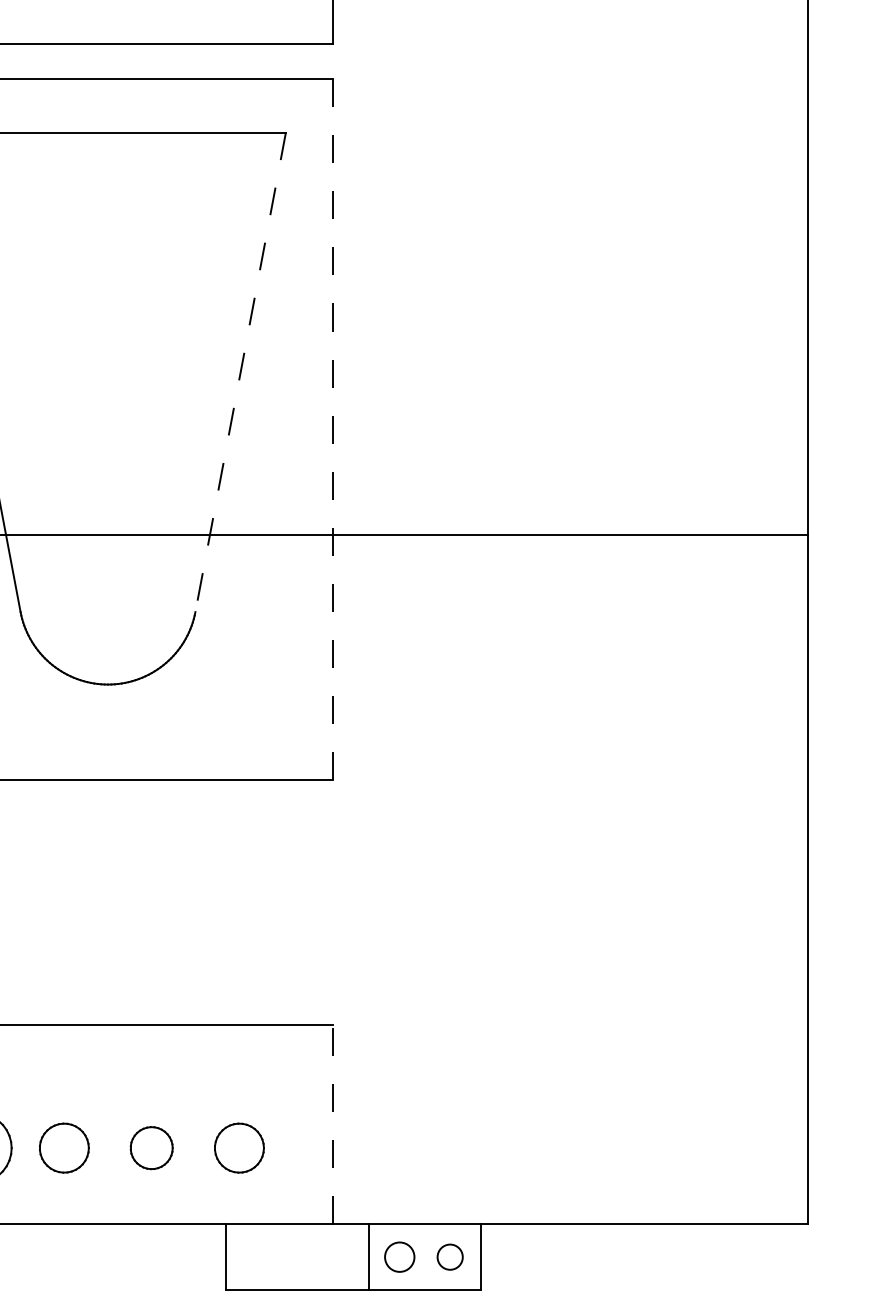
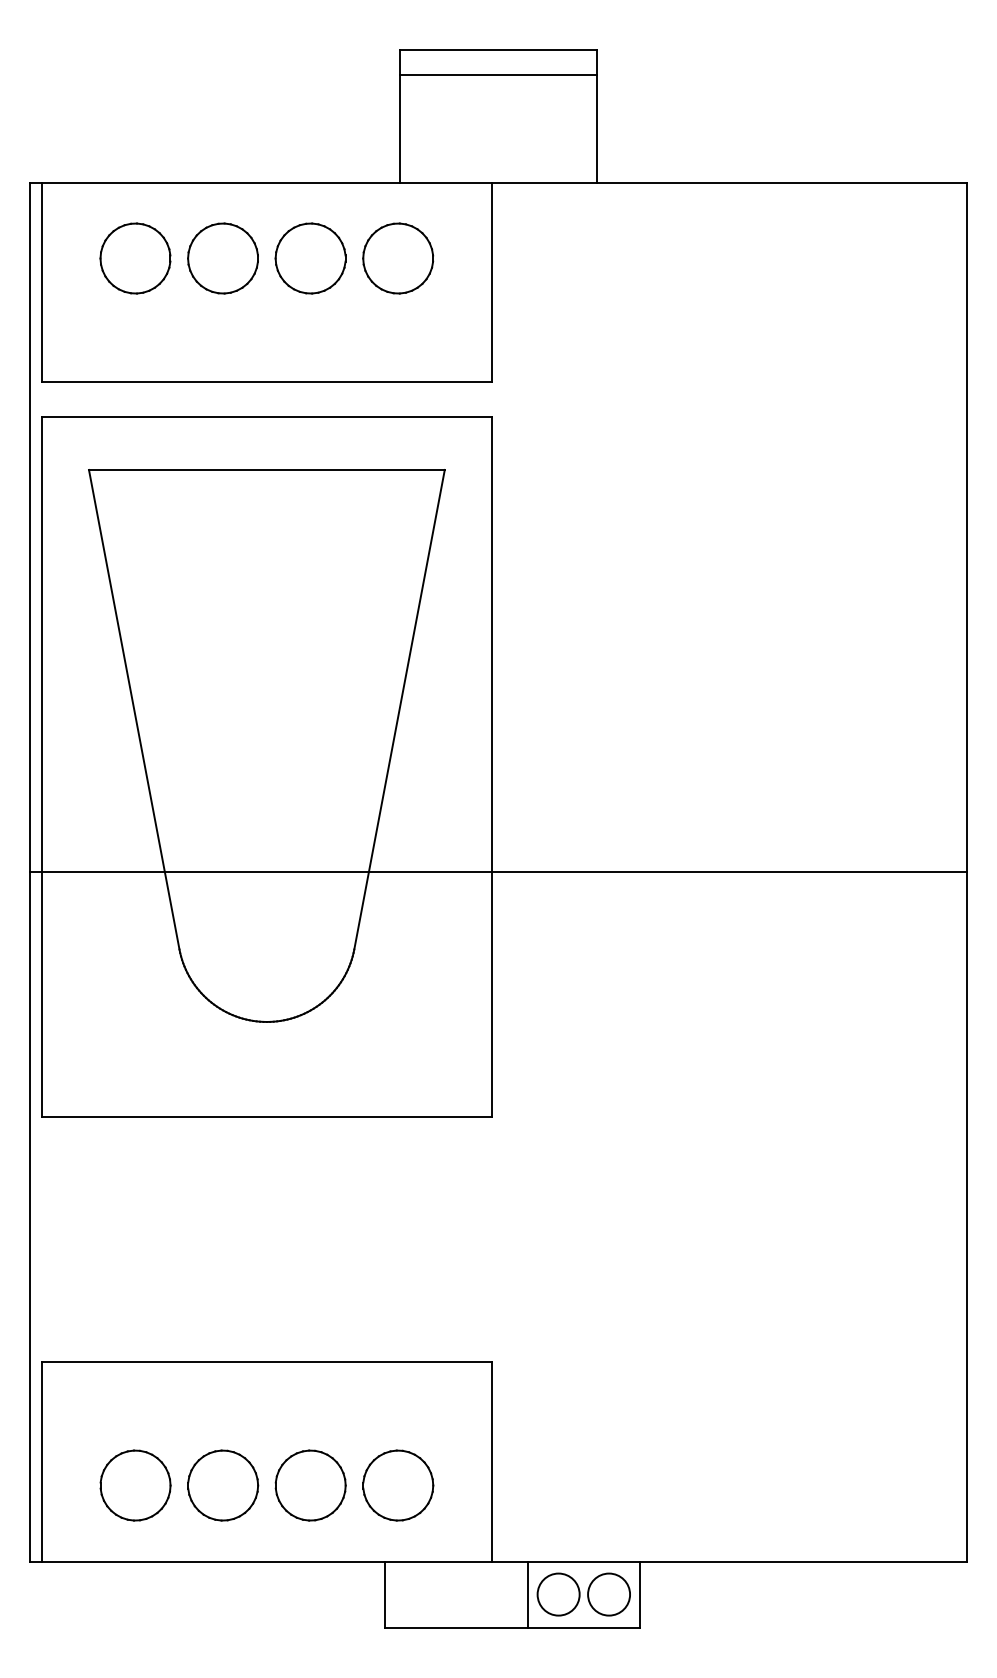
line: (240, 373) -> (399, 710), dashed -> solid
line: (333, 429) -> (492, 766), dashed -> solid
line: (333, 1124) -> (492, 1461), dashed -> solid
part: (64, 1148) -> (223, 1485), size x1.43
part: (151, 1148) -> (310, 1485), size x1.67
part: (239, 1148) -> (398, 1485), size x1.43
circle: (399, 1257) -> (558, 1594), size x1.43
circle: (450, 1257) -> (609, 1594), size x1.67

